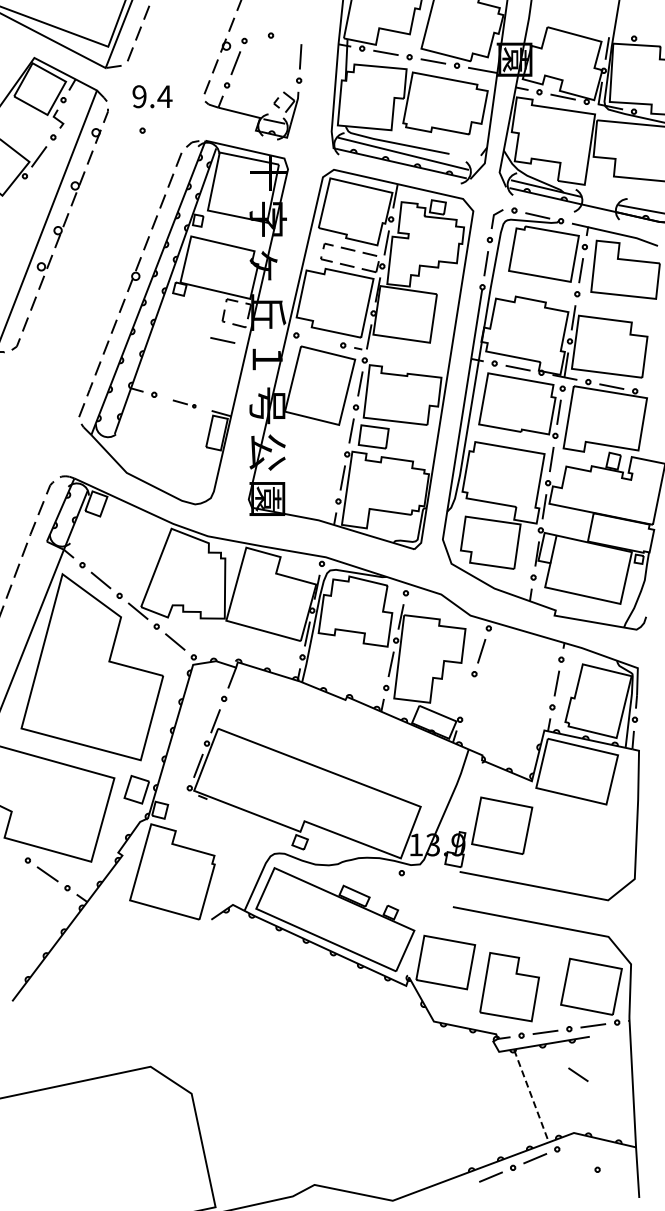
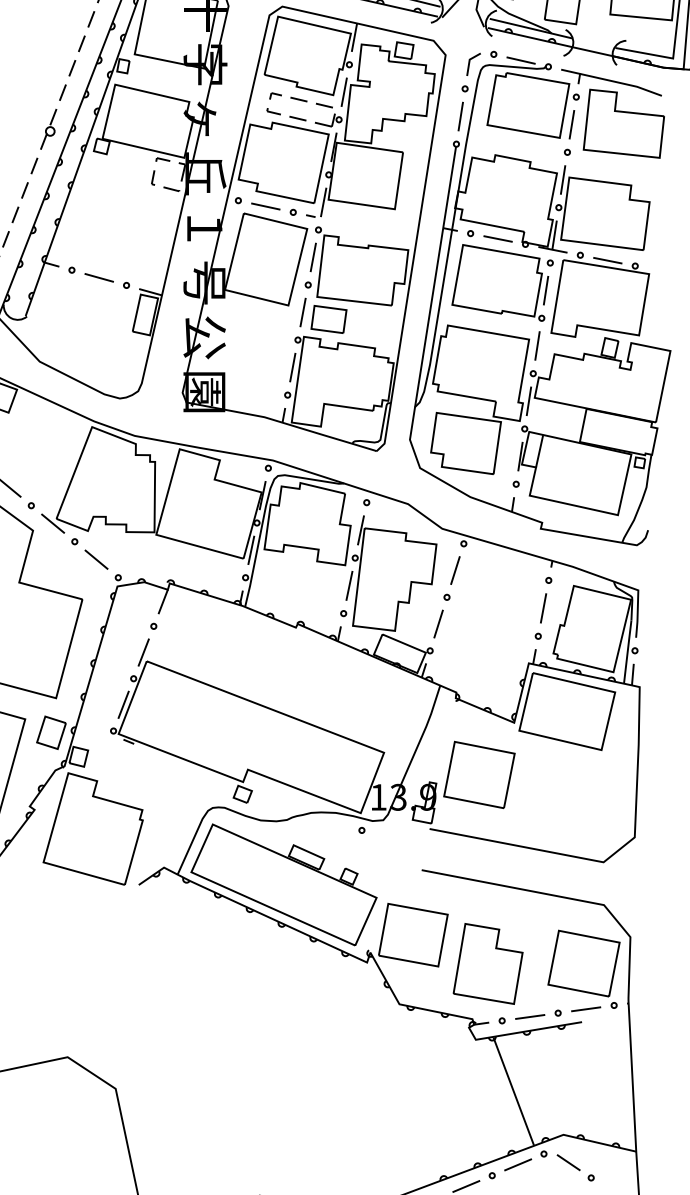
line: (222, 340) -> (265, 206), moved
part: (184, 403) -> (107, 280), size x1.67
line: (466, 696) -> (437, 623), added
line: (578, 1074) -> (568, 1162), moved
line: (531, 1096) -> (513, 1092), dashed -> solid

